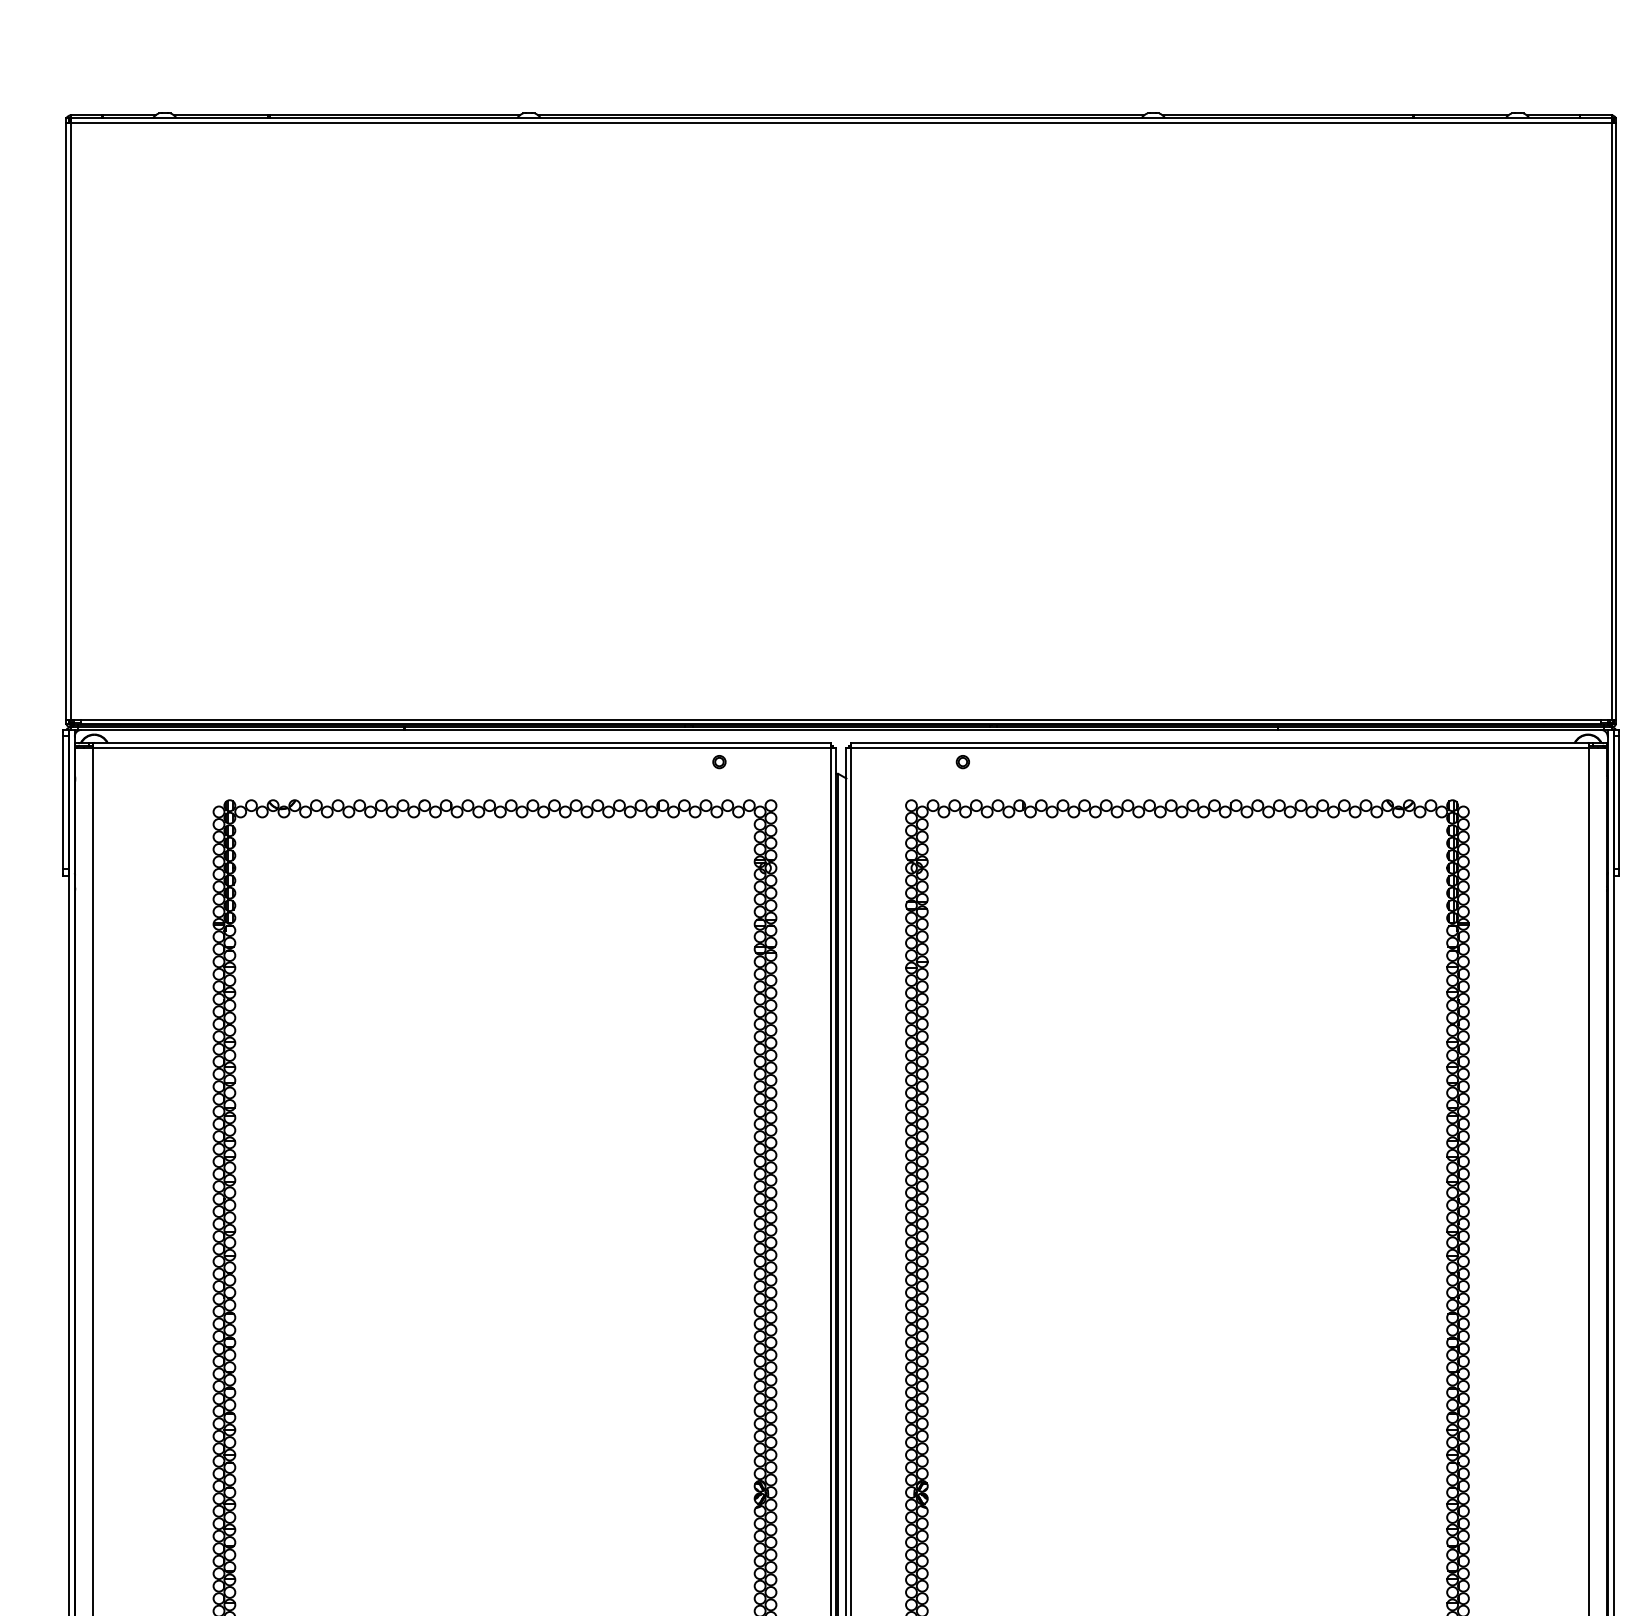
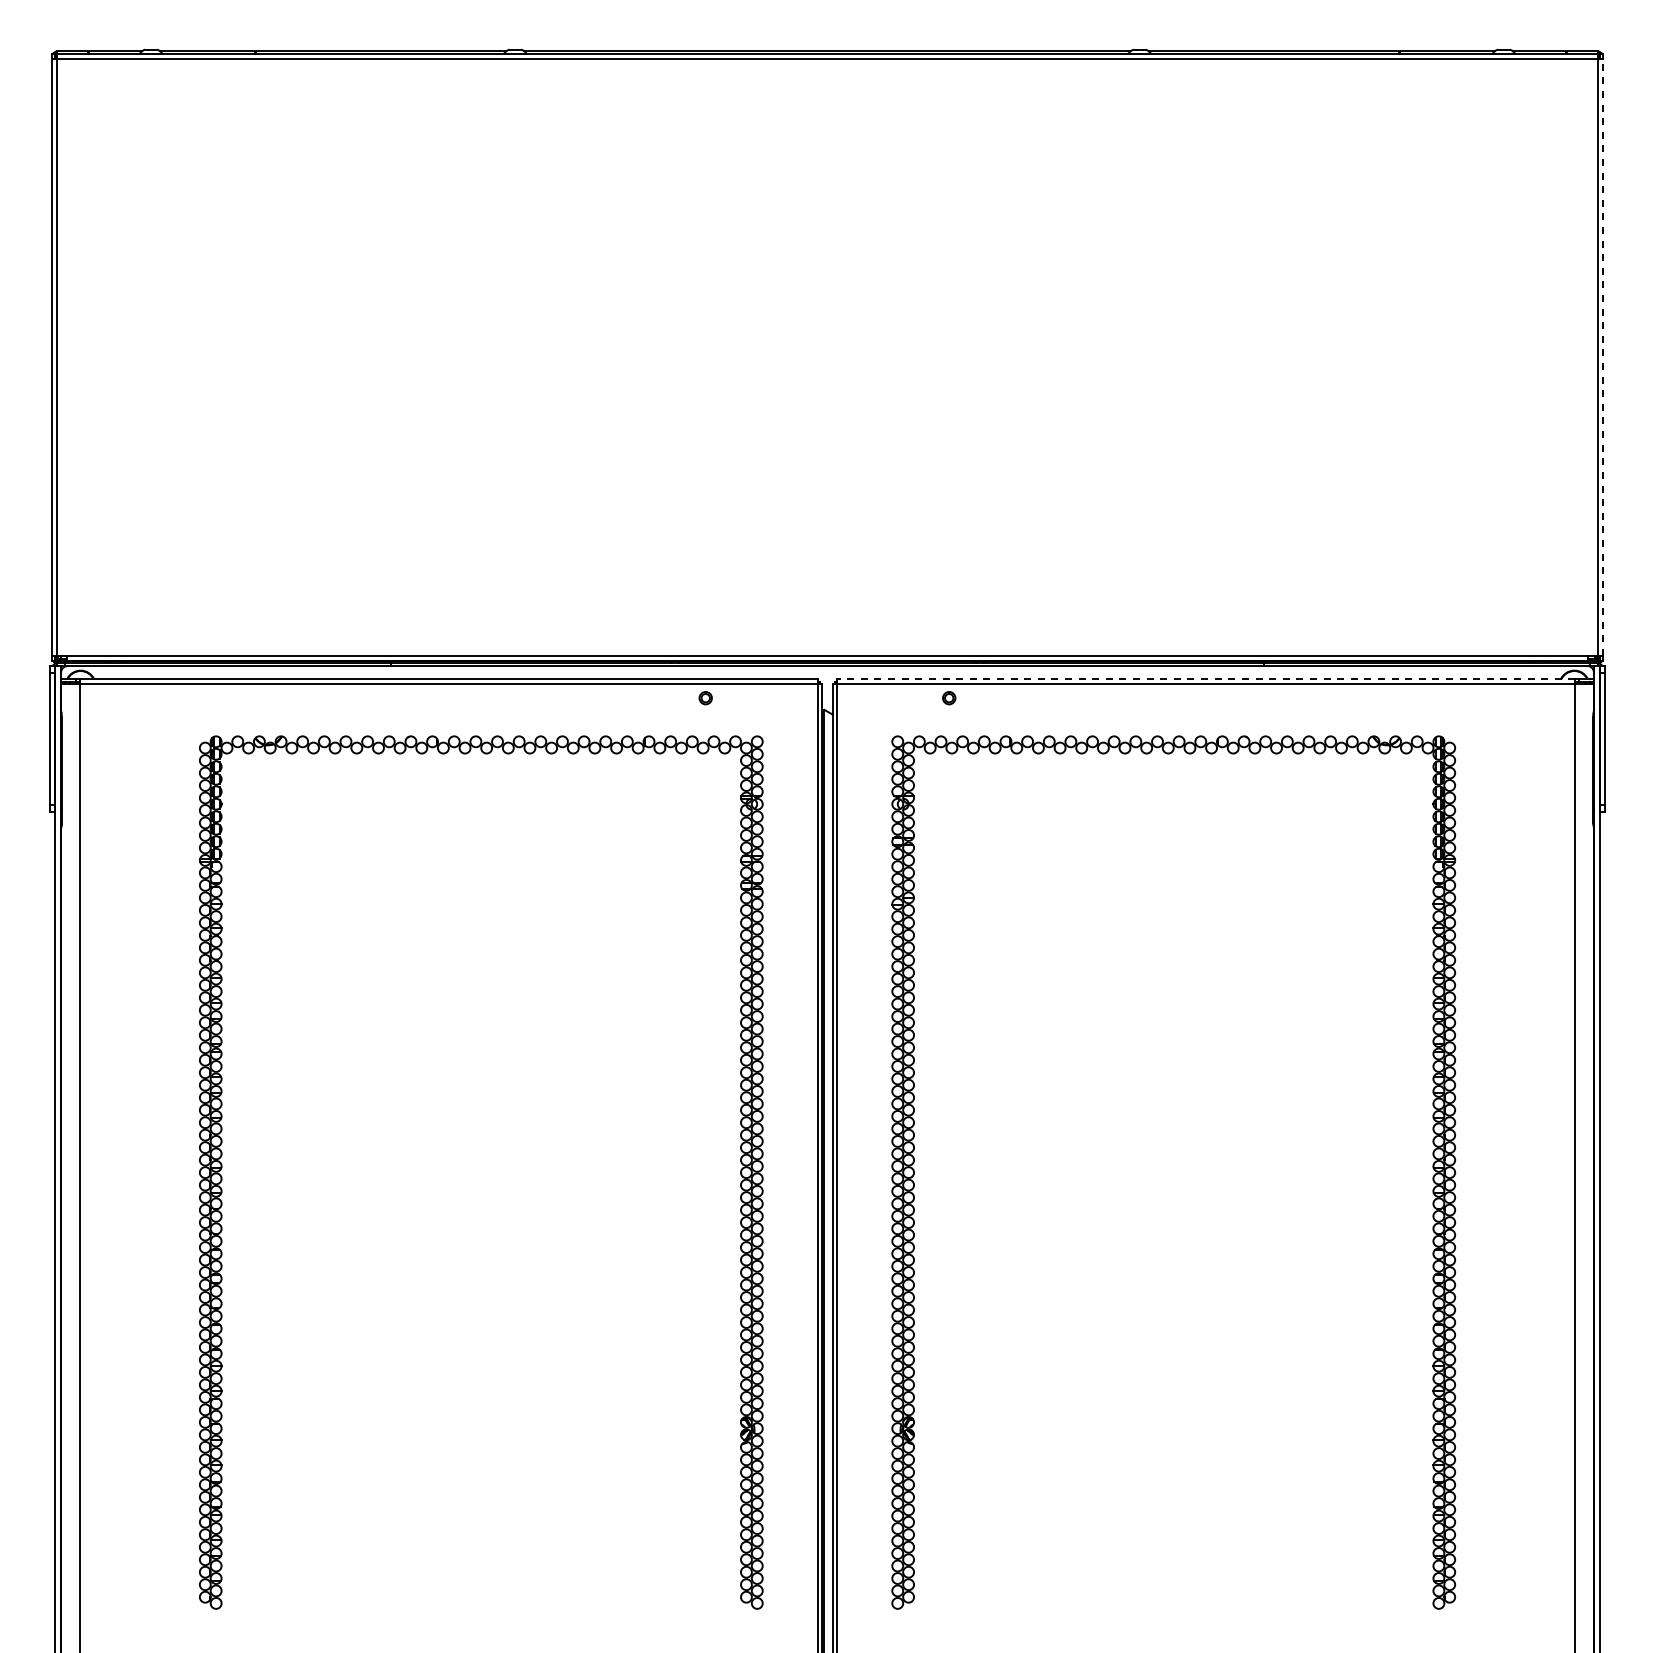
line: (1616, 421) -> (1602, 357), solid -> dashed
line: (1219, 743) -> (1205, 679), solid -> dashed

